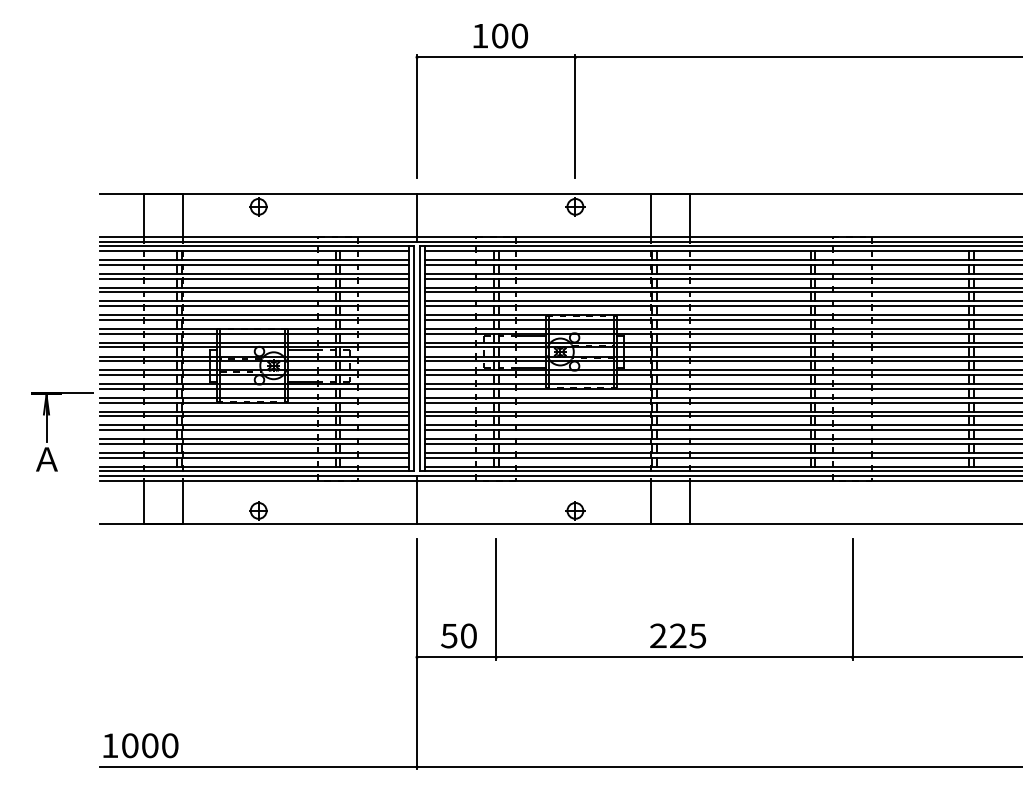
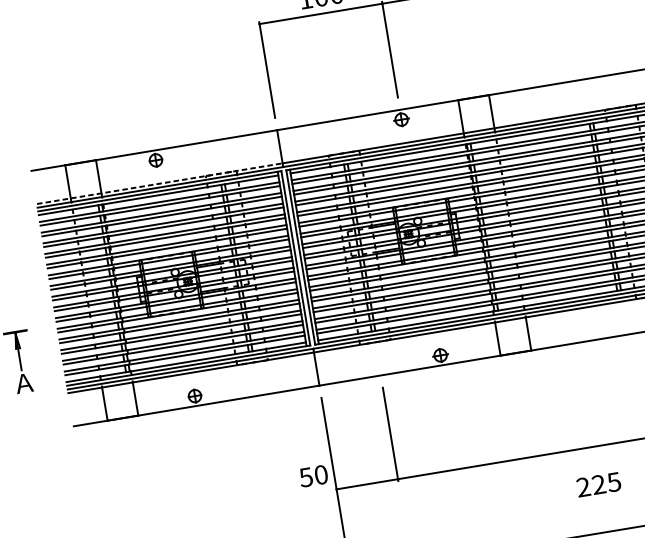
line: (259, 236) -> (160, 183), solid -> dashed
line: (78, 393) -> (40, 328), removed
text: (458, 635) -> (313, 475), moved
text: (678, 635) -> (599, 484), moved

